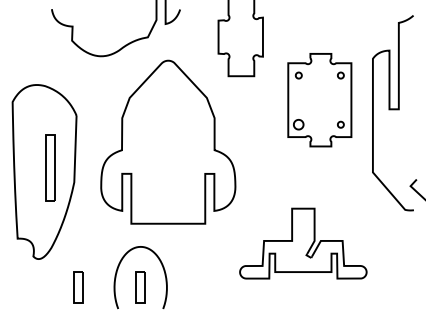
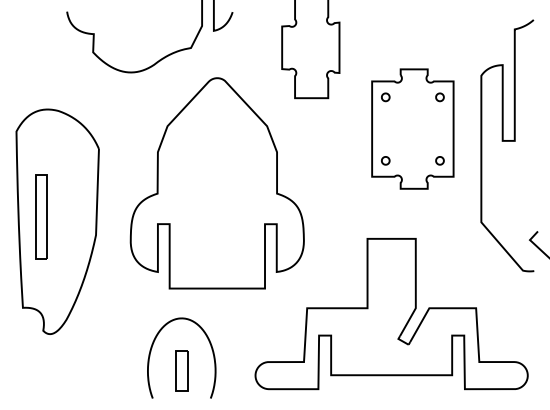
part: (298, 124) -> (385, 160), size x0.62
part: (50, 167) -> (41, 216), moved
part: (303, 243) -> (391, 314), size x1.67
part: (78, 287) -> (101, 370), removed

